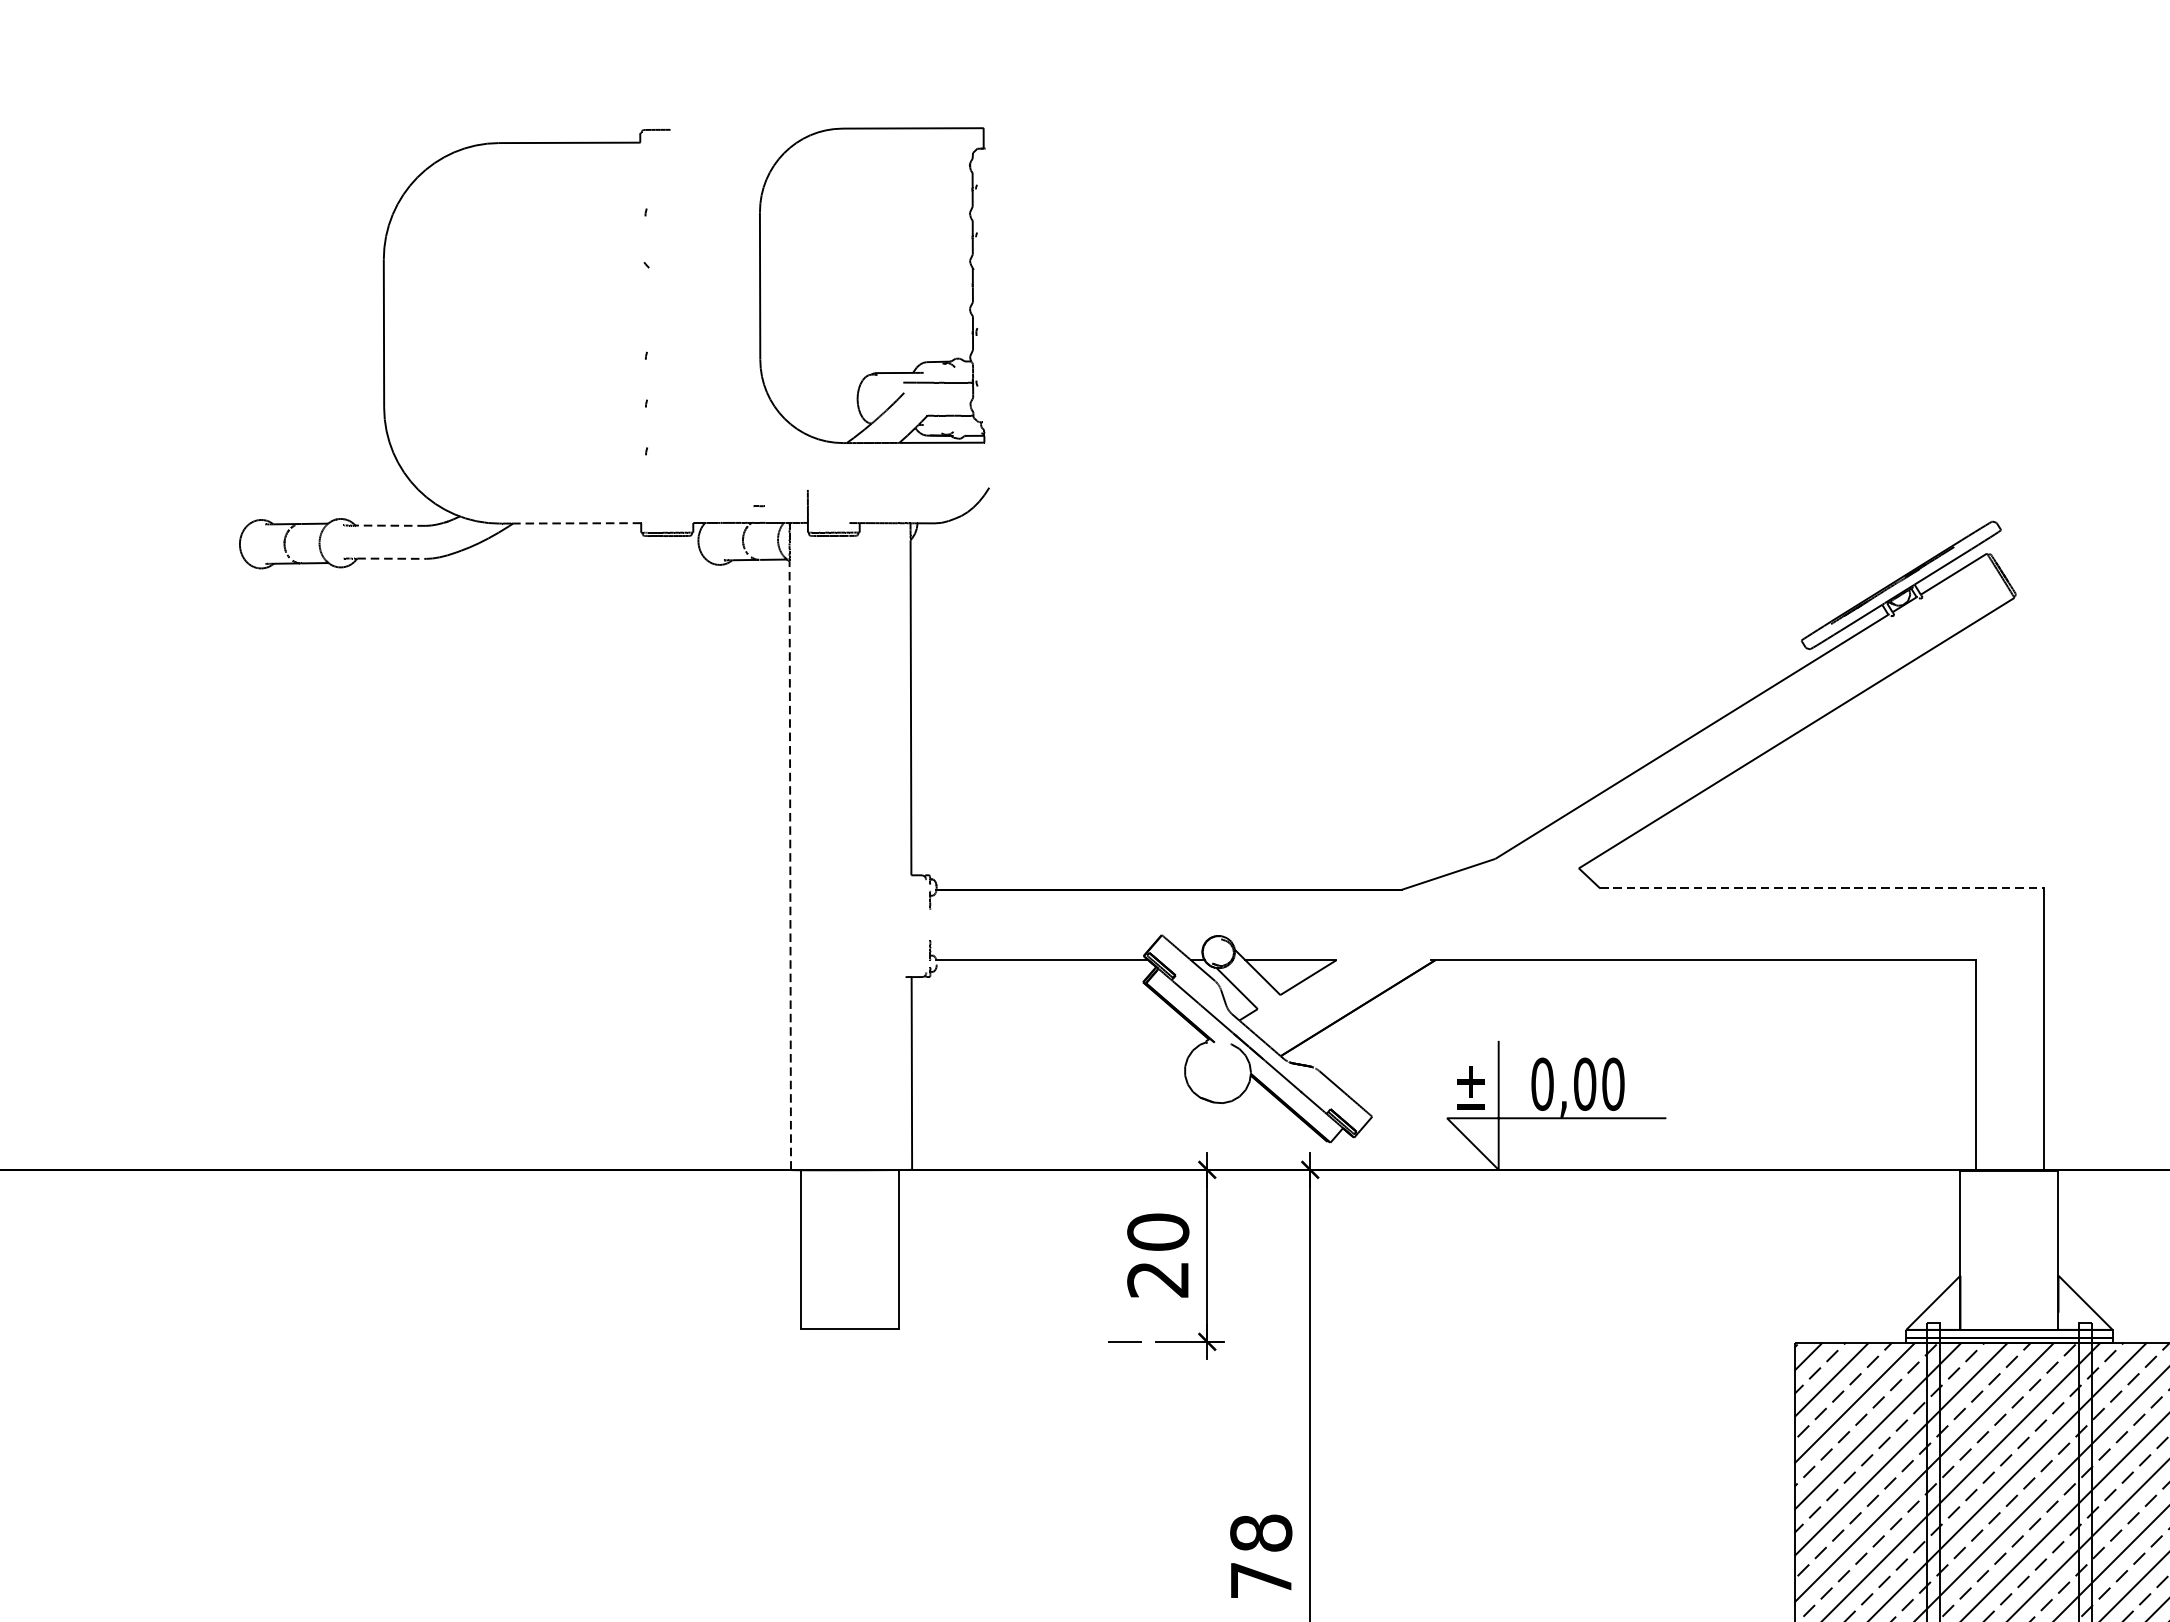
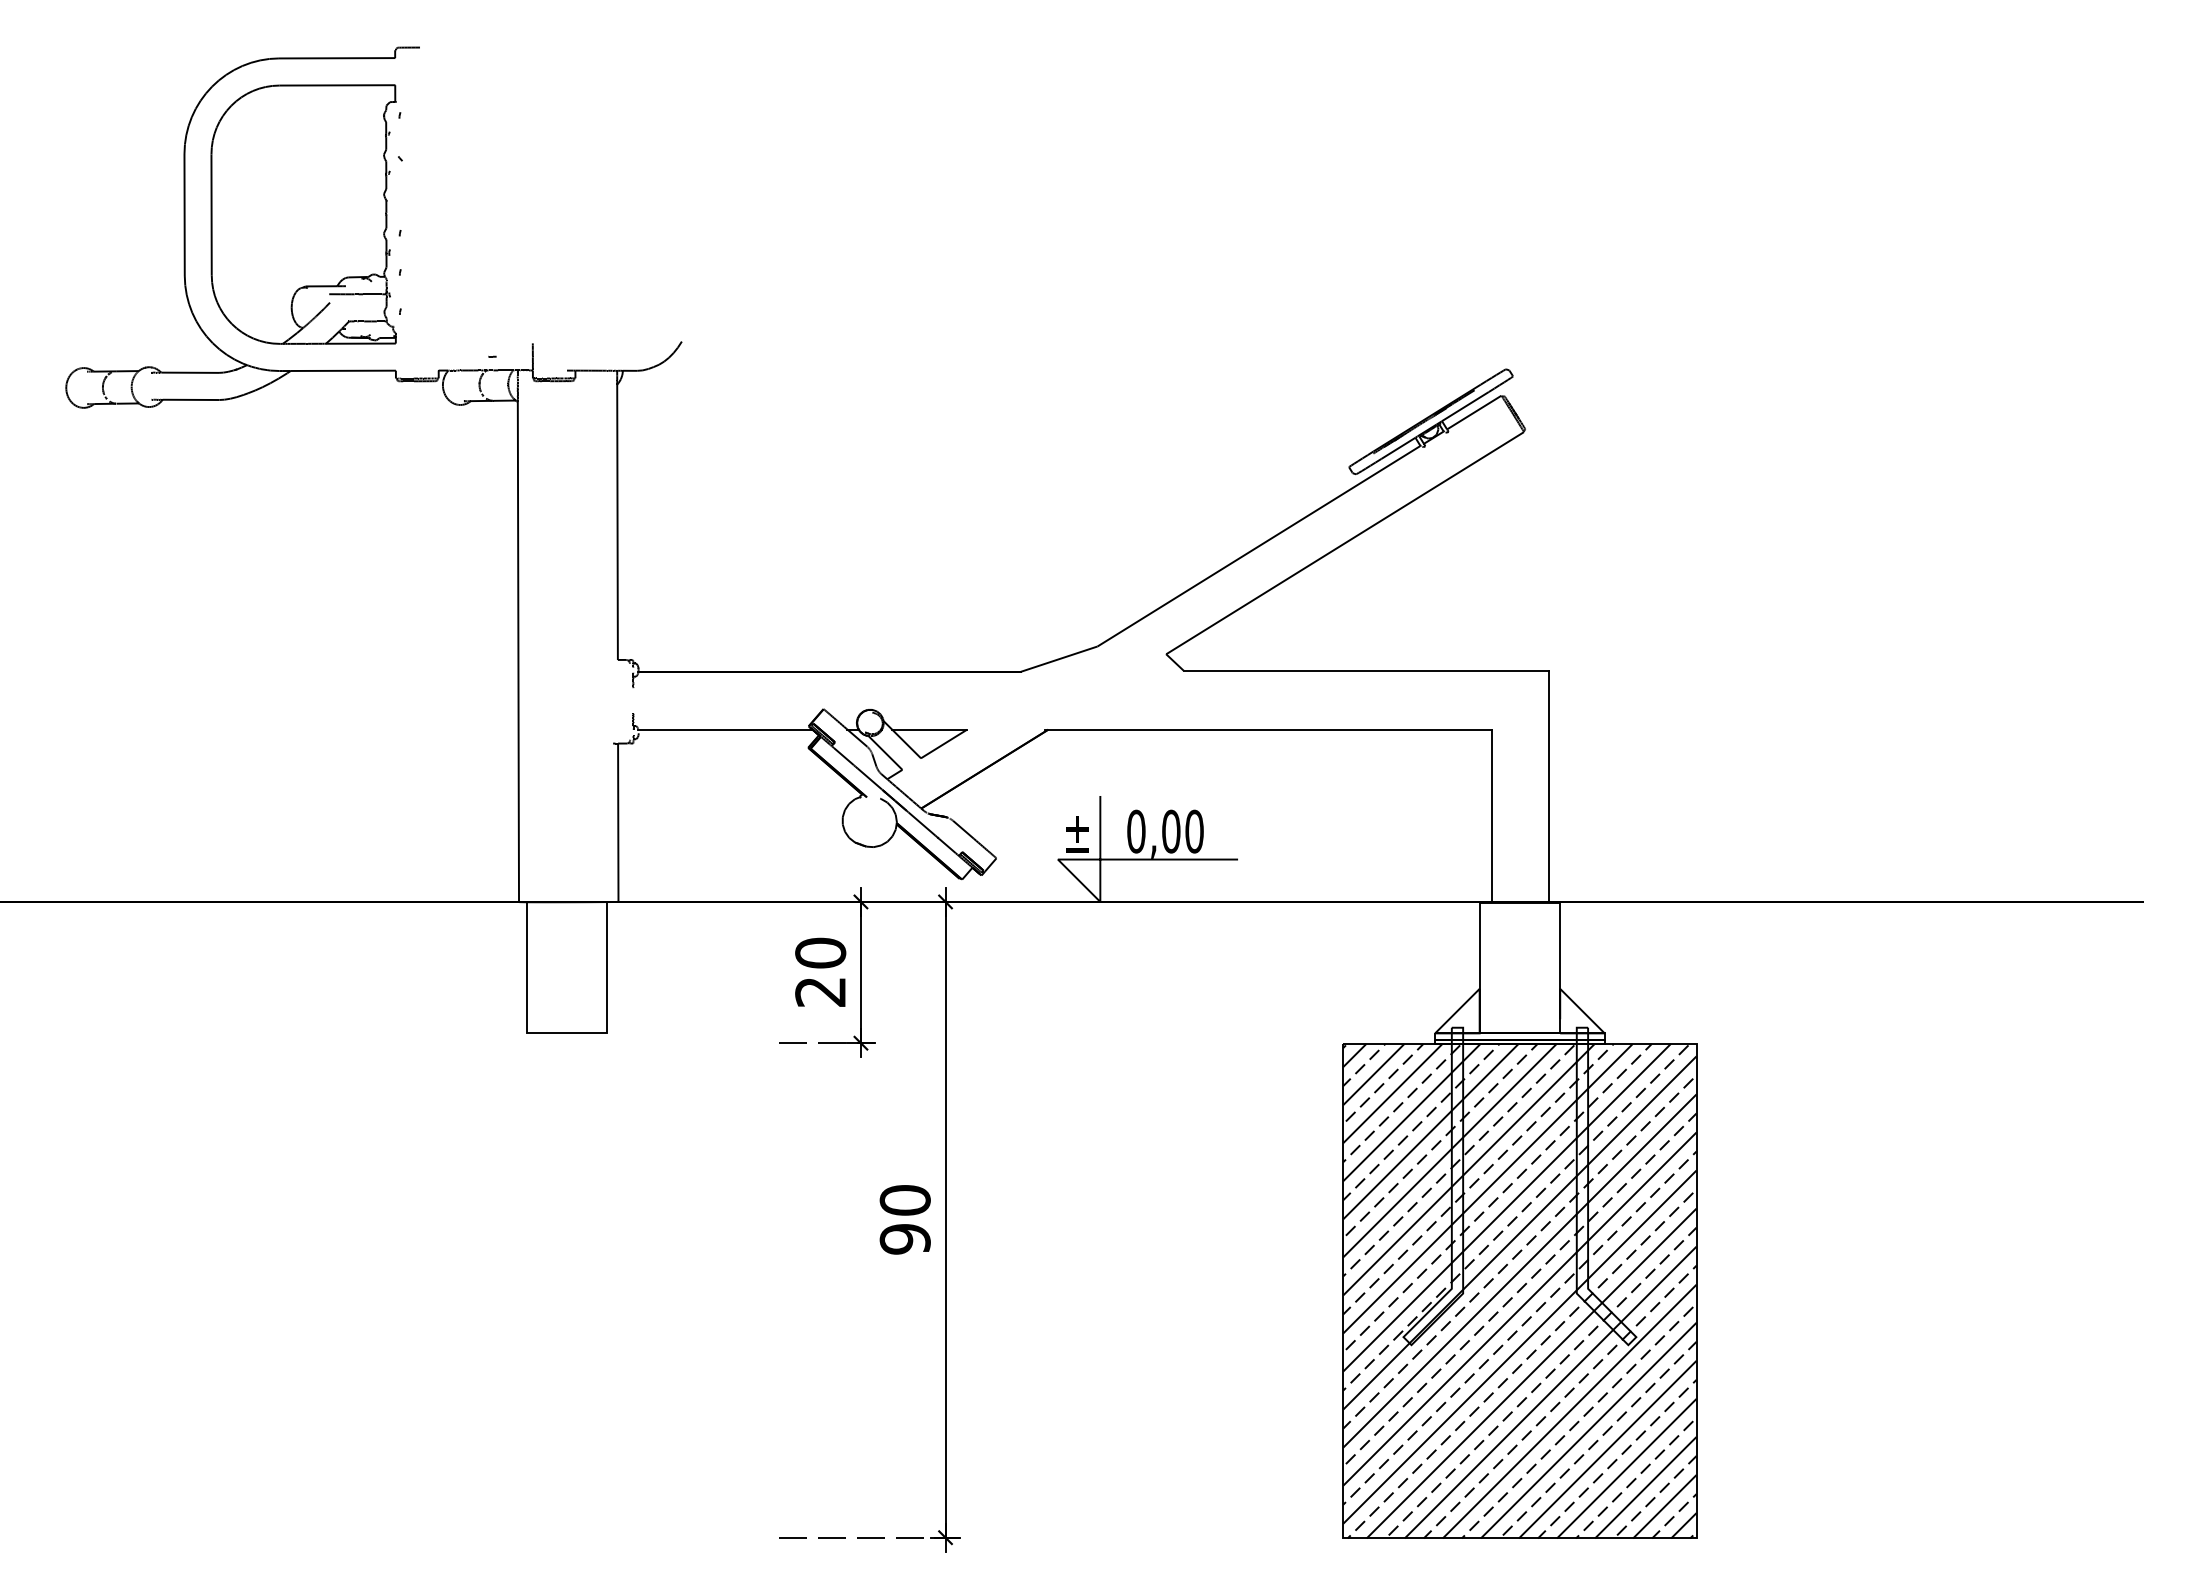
part: (871, 285) -> (303, 214), moved
line: (577, 522) -> (343, 370), dashed -> solid
line: (391, 525) -> (190, 372), dashed -> solid
line: (392, 558) -> (191, 399), dashed -> solid
line: (790, 865) -> (518, 651), dashed -> solid
line: (1822, 888) -> (1366, 670), dashed -> solid
text: (1260, 1556) -> (904, 1219), 78 -> 90

